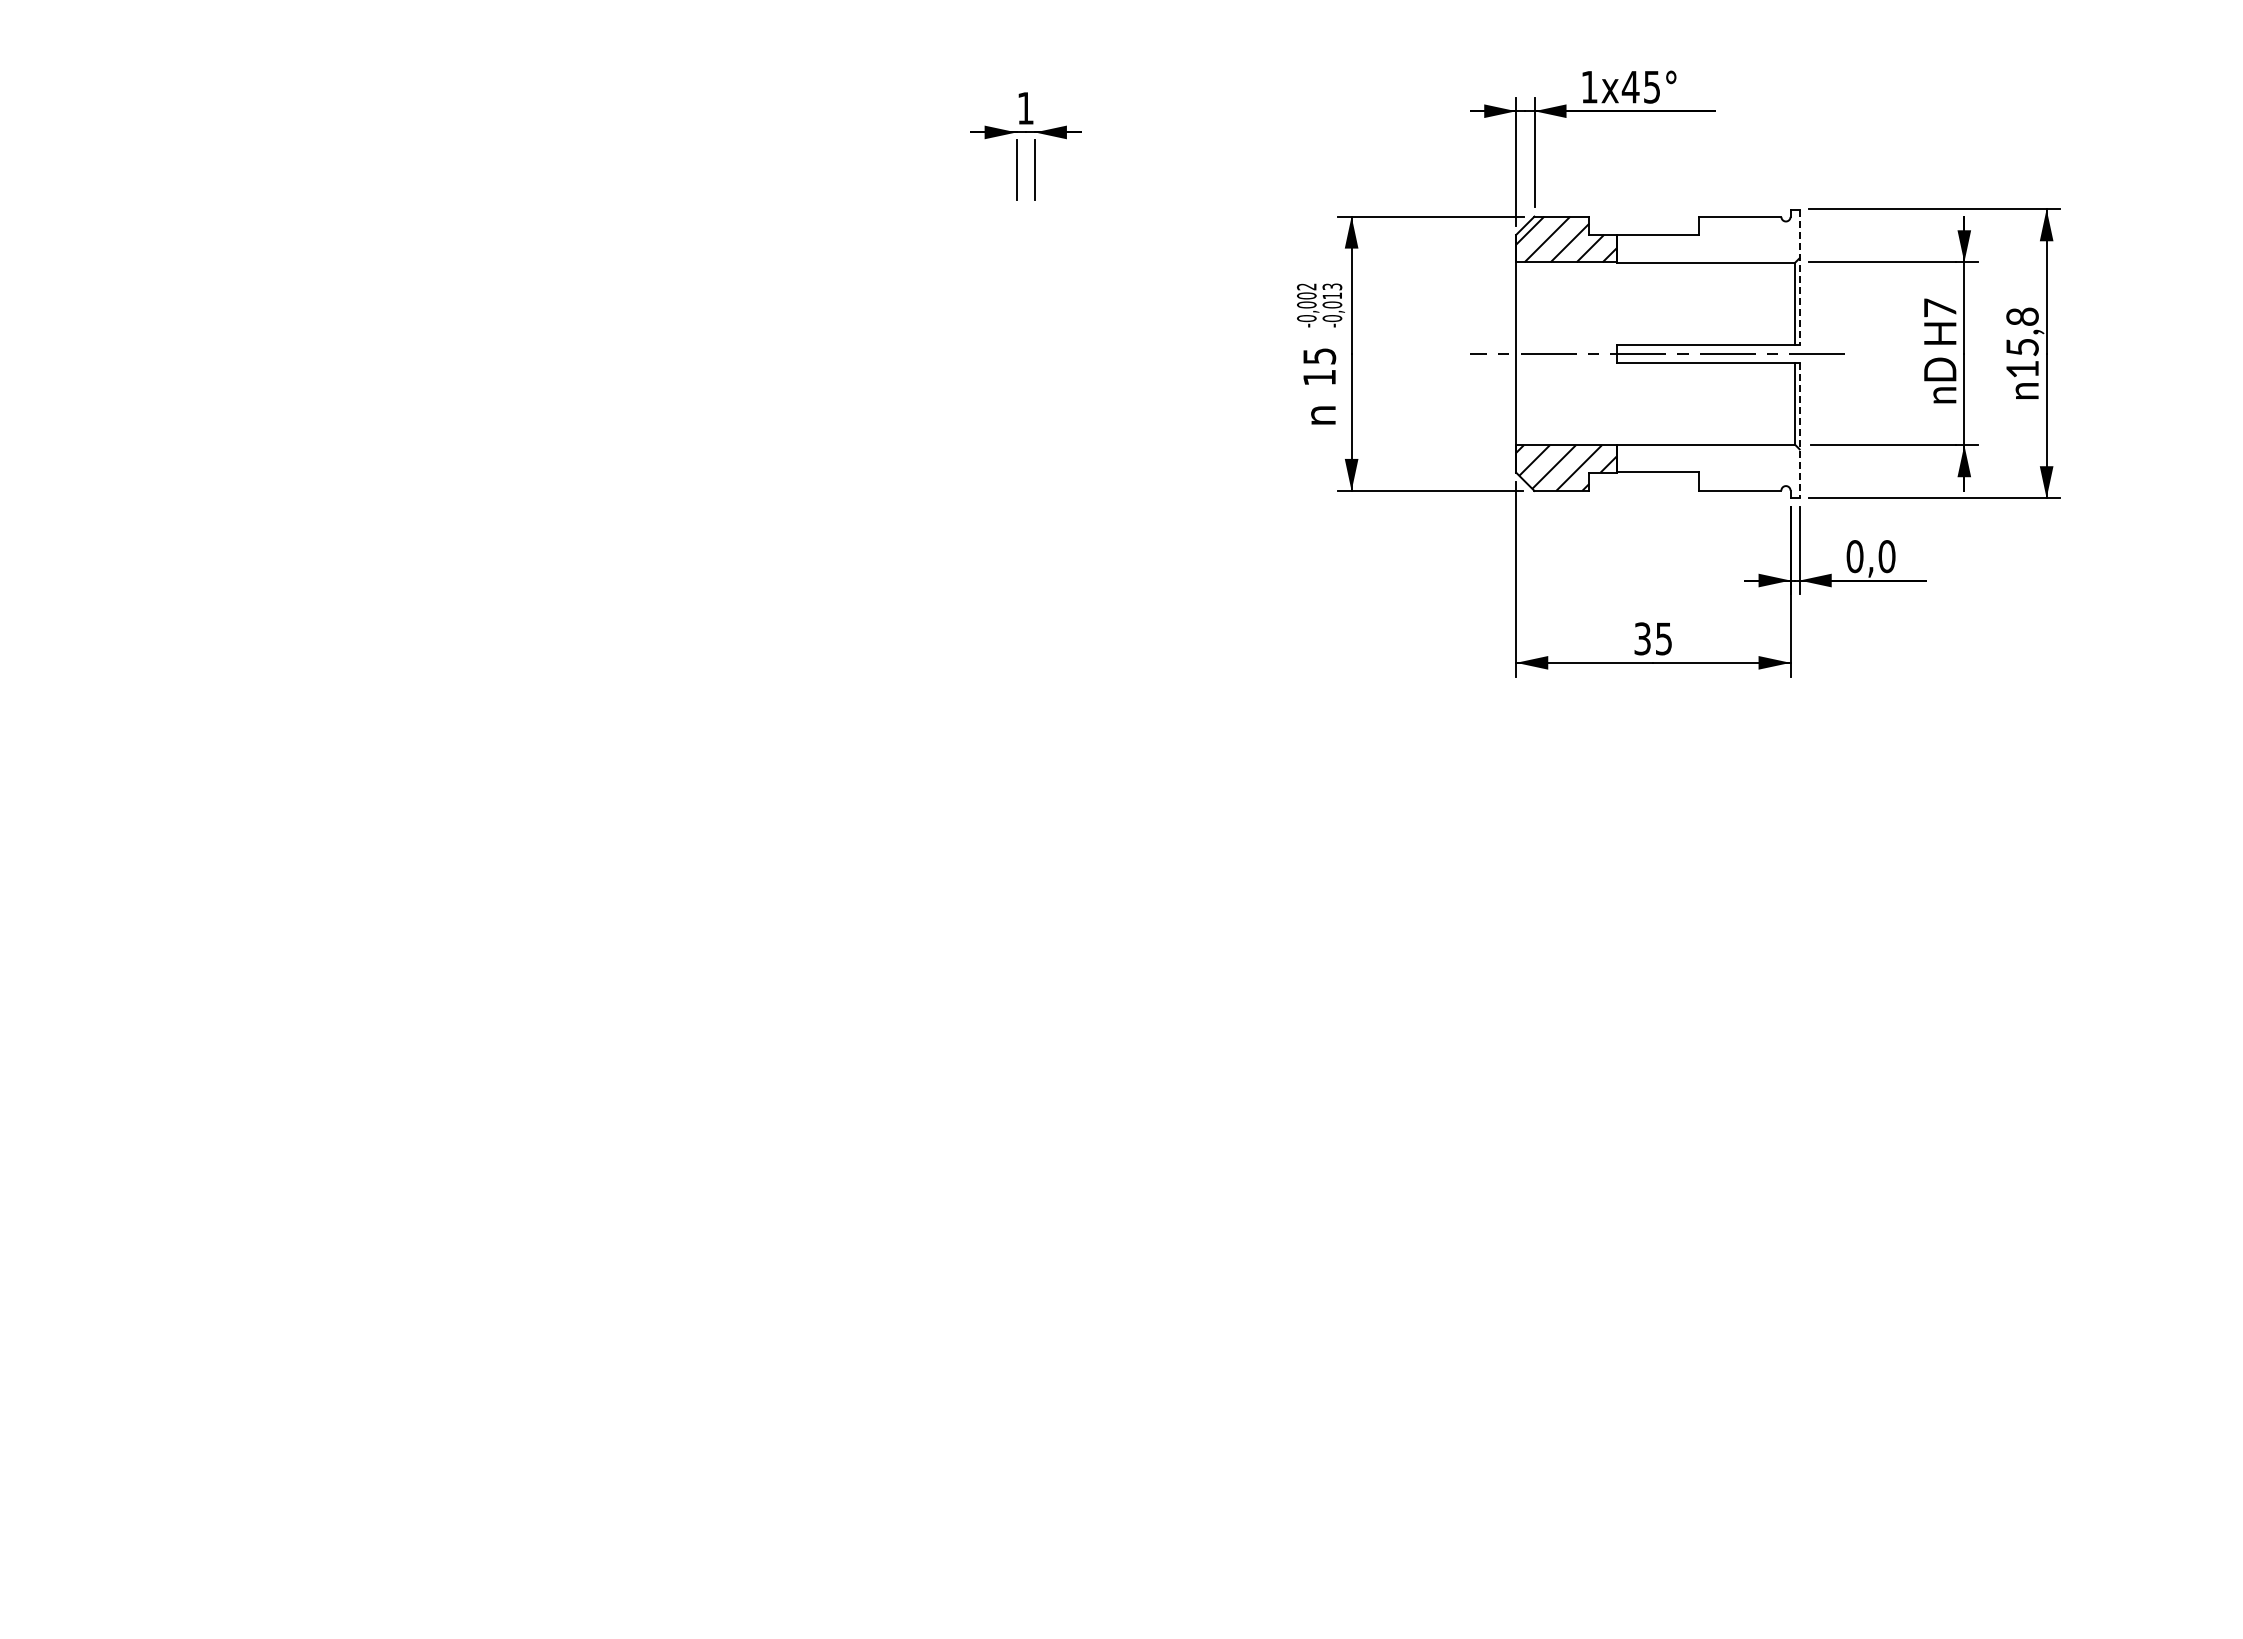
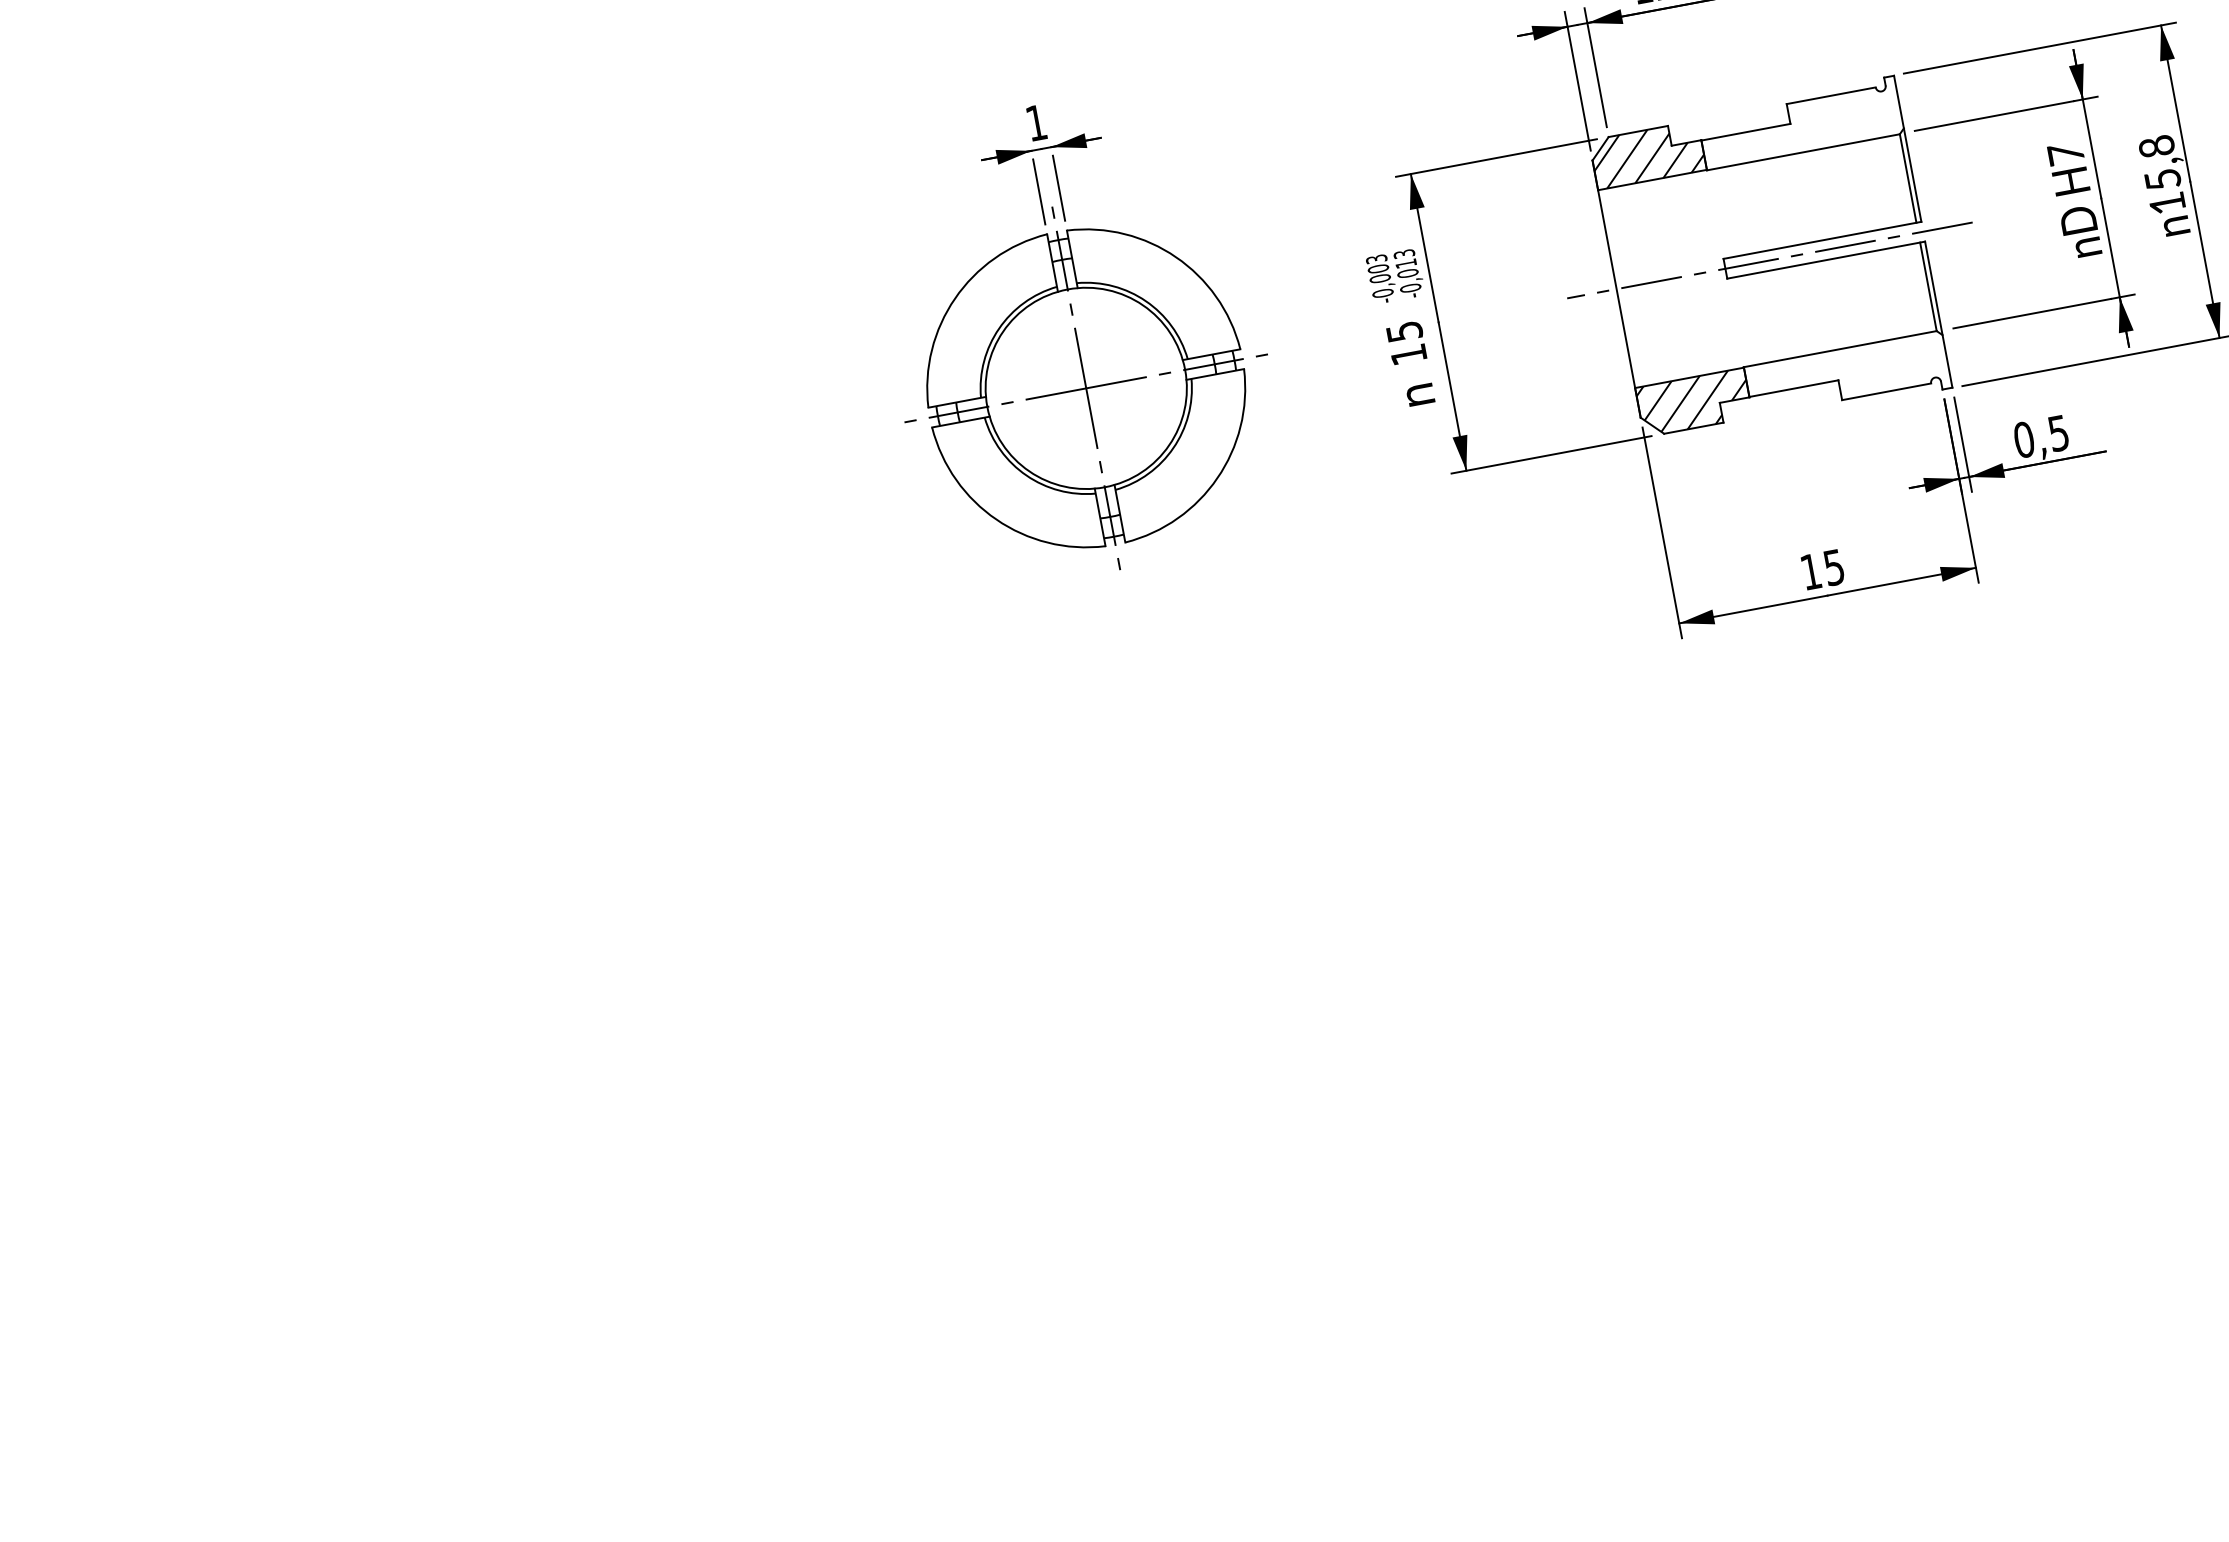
line: (1799, 277) -> (1907, 149), dashed -> solid
text: (1306, 286) -> (1376, 258), -0,002 -> -0,003
part: (1025, 353) -> (1085, 388), added
line: (1799, 430) -> (1938, 314), dashed -> solid
text: (1886, 556) -> (2058, 433), 0,0 -> 0,5
text: (1642, 638) -> (1810, 571), 35 -> 15

